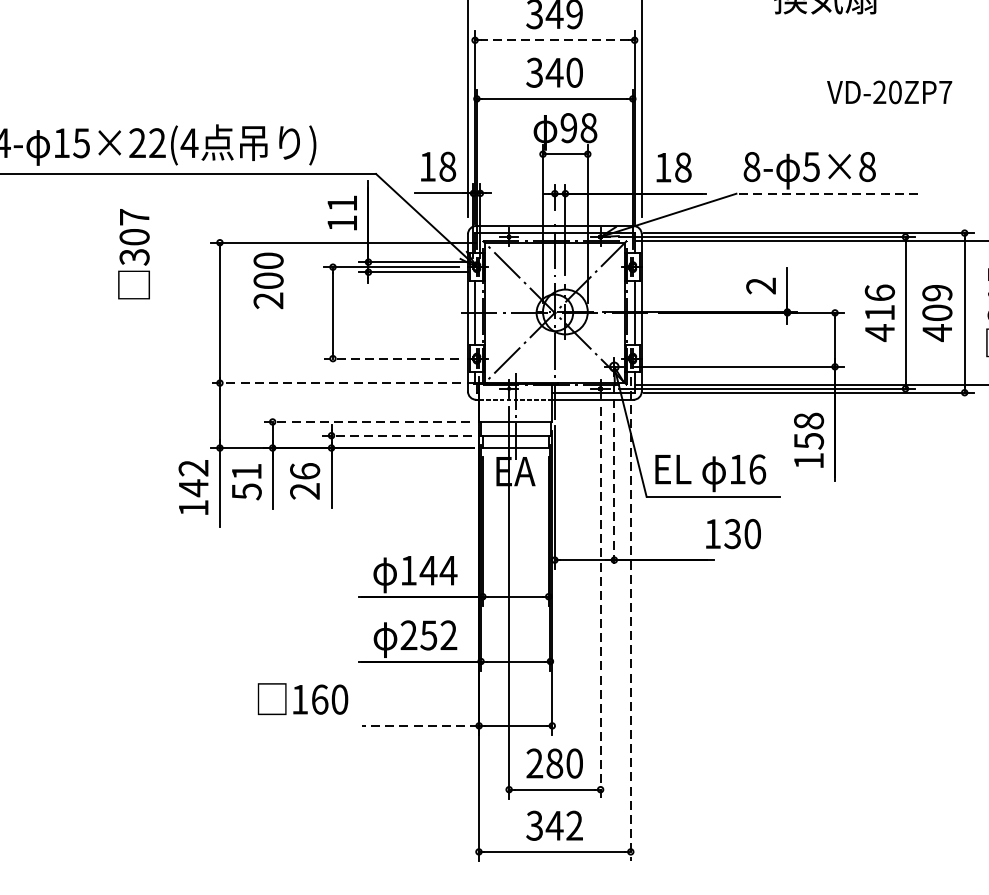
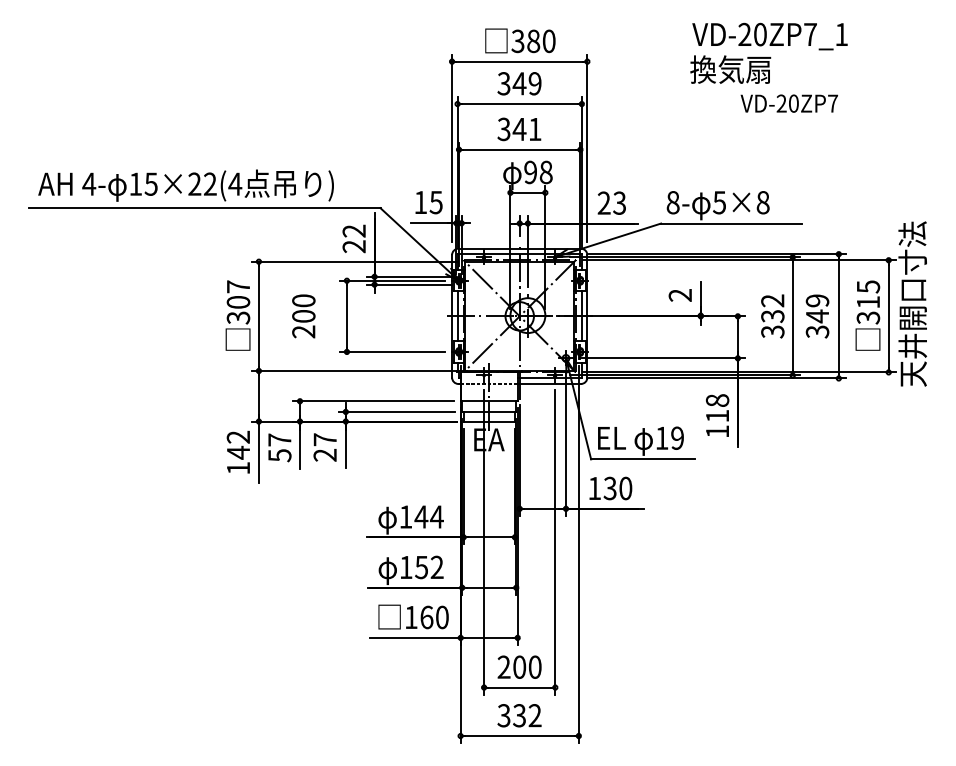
line: (554, 40) -> (519, 104), dashed -> solid
text: (575, 72) -> (535, 129), 340 -> 341
text: (888, 92) -> (788, 103), moved
text: (446, 166) -> (435, 202), 18 -> 15
text: (672, 166) -> (611, 202), 18 -> 23
line: (826, 193) -> (731, 223), dashed -> solid
text: (341, 212) -> (353, 238), 11 -> 22
text: (133, 254) -> (237, 315), moved
text: (268, 281) -> (303, 316), moved
text: (879, 313) -> (772, 316), 416 -> 332
text: (937, 322) -> (817, 323), 409 -> 349
line: (390, 358) -> (391, 351), dashed -> solid
line: (342, 383) -> (354, 371), dashed -> solid
line: (365, 422) -> (372, 401), dashed -> solid
line: (396, 435) -> (396, 411), dashed -> solid
text: (808, 440) -> (717, 415), 158 -> 118
text: (757, 468) -> (677, 437), 16 -> 19
text: (246, 471) -> (279, 439), 51 -> 57
text: (304, 471) -> (324, 439), 26 -> 27
line: (614, 477) -> (566, 444), dashed -> solid
text: (733, 534) -> (610, 488), moved
line: (600, 603) -> (555, 542), dashed -> solid
line: (630, 620) -> (578, 555), dashed -> solid
text: (408, 634) -> (405, 566), 252 -> 152
text: (302, 698) -> (413, 616), moved
line: (419, 725) -> (414, 637), dashed -> solid
text: (554, 763) -> (519, 667), 280 -> 200
text: (554, 825) -> (519, 715), 342 -> 332

